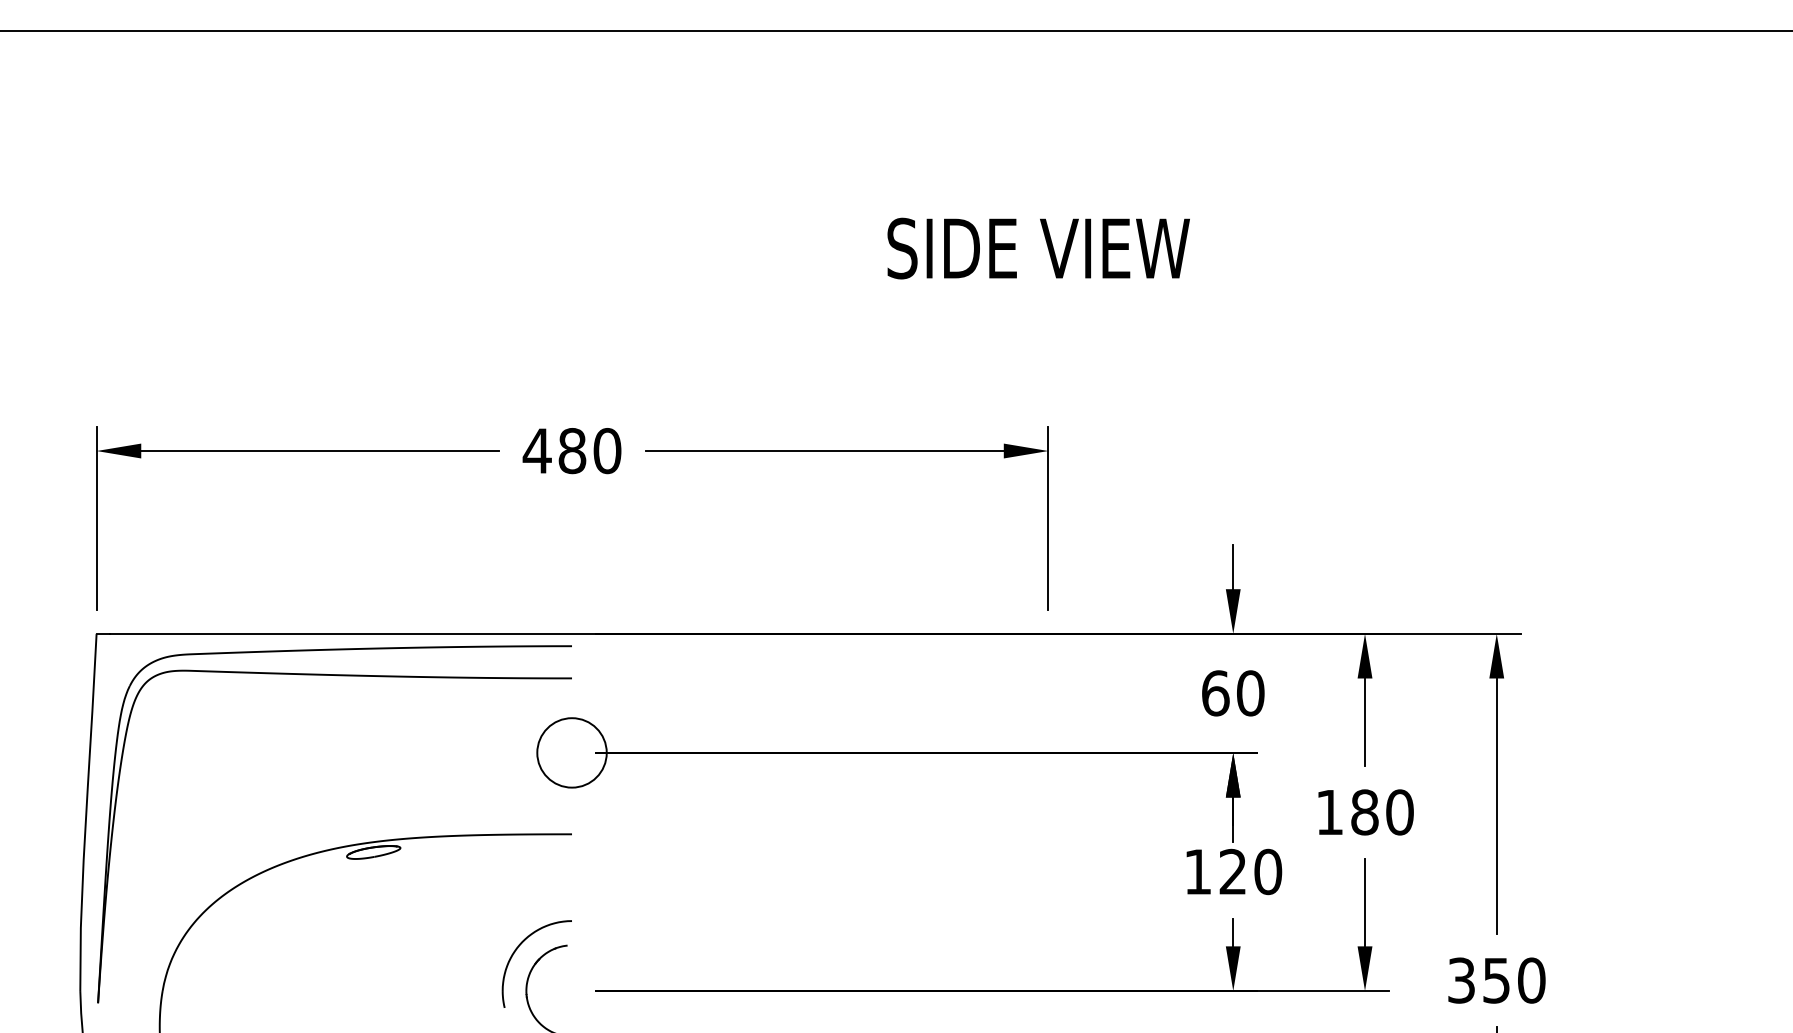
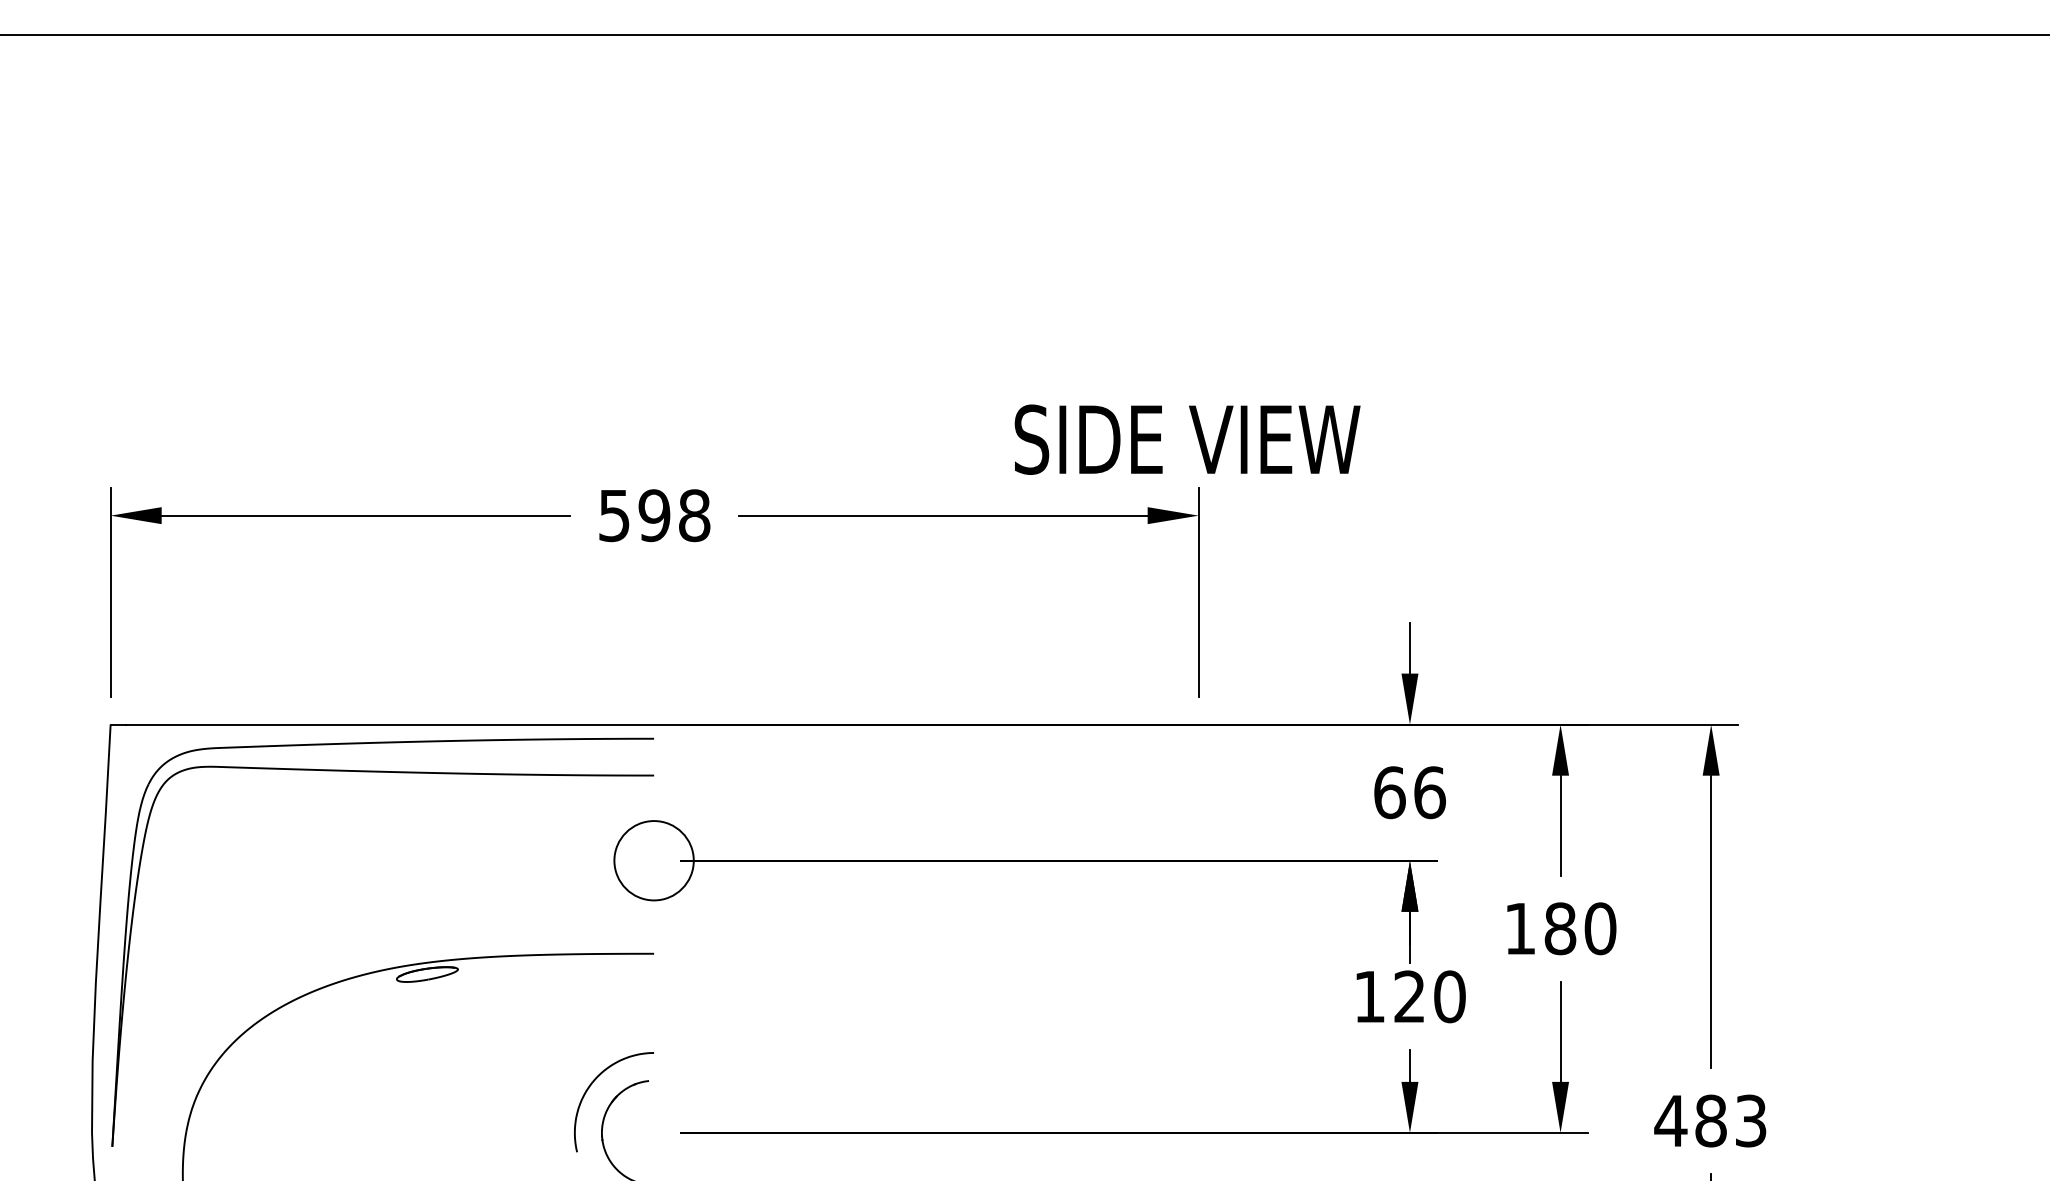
text: (1038, 248) -> (1187, 439), moved
text: (571, 451) -> (653, 516), 480 -> 598
text: (1250, 693) -> (1429, 792), 60 -> 66
text: (1495, 980) -> (1709, 1120), 350 -> 483

